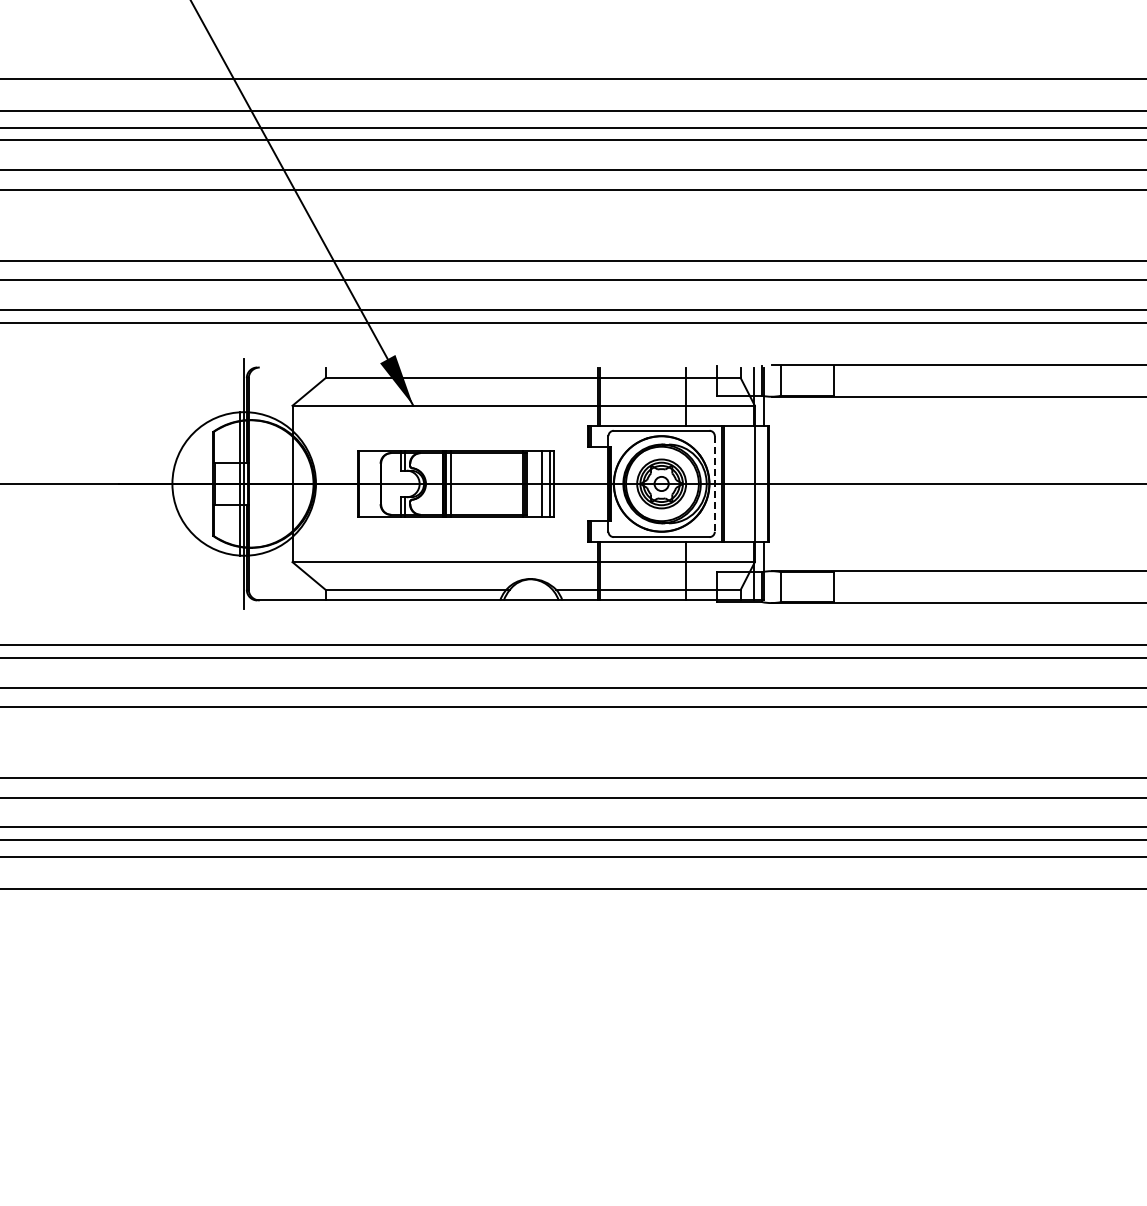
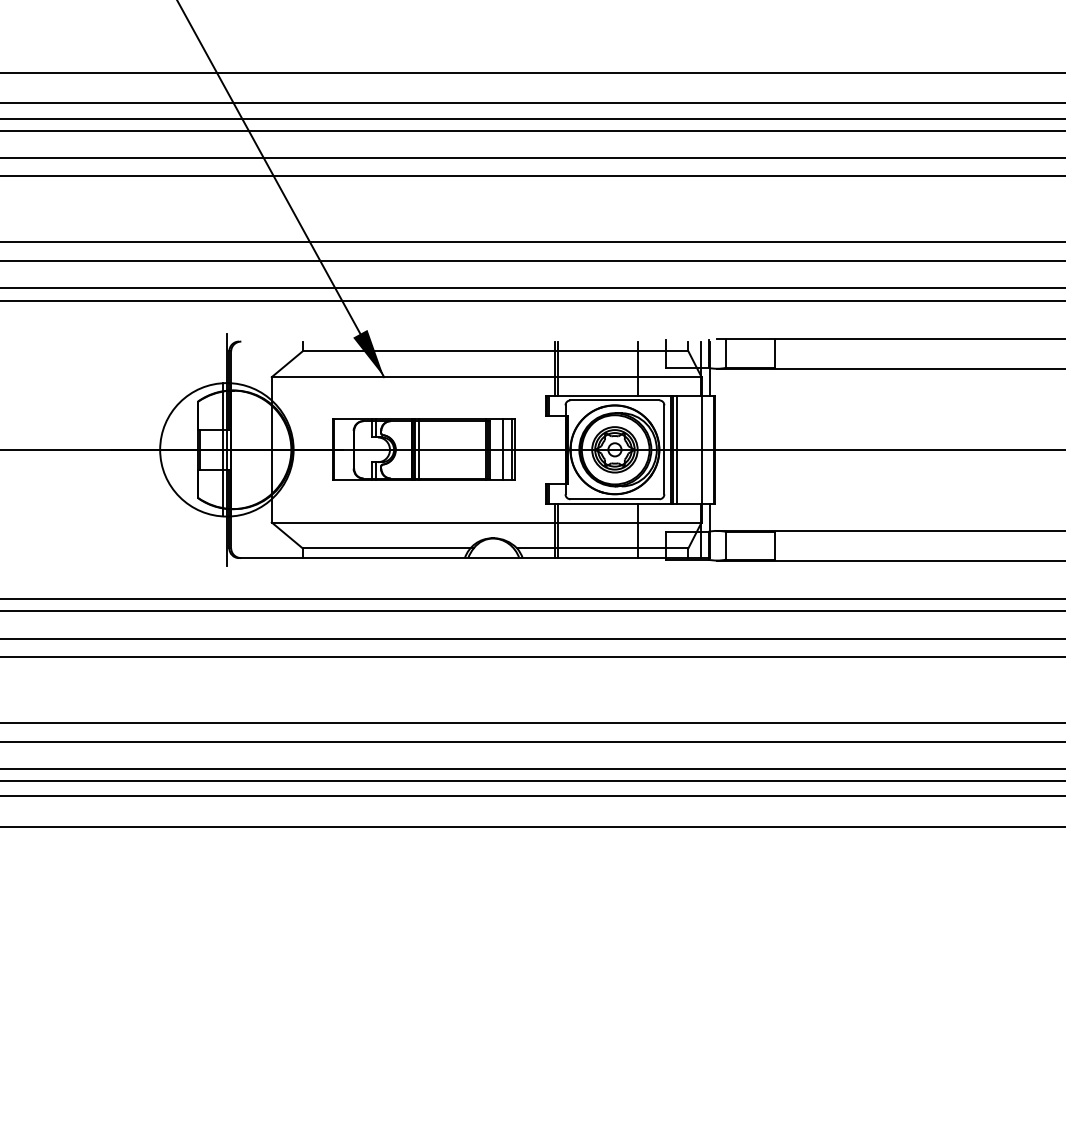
line: (714, 483) -> (664, 449), dashed -> solid
line: (728, 483) -> (677, 449), added

